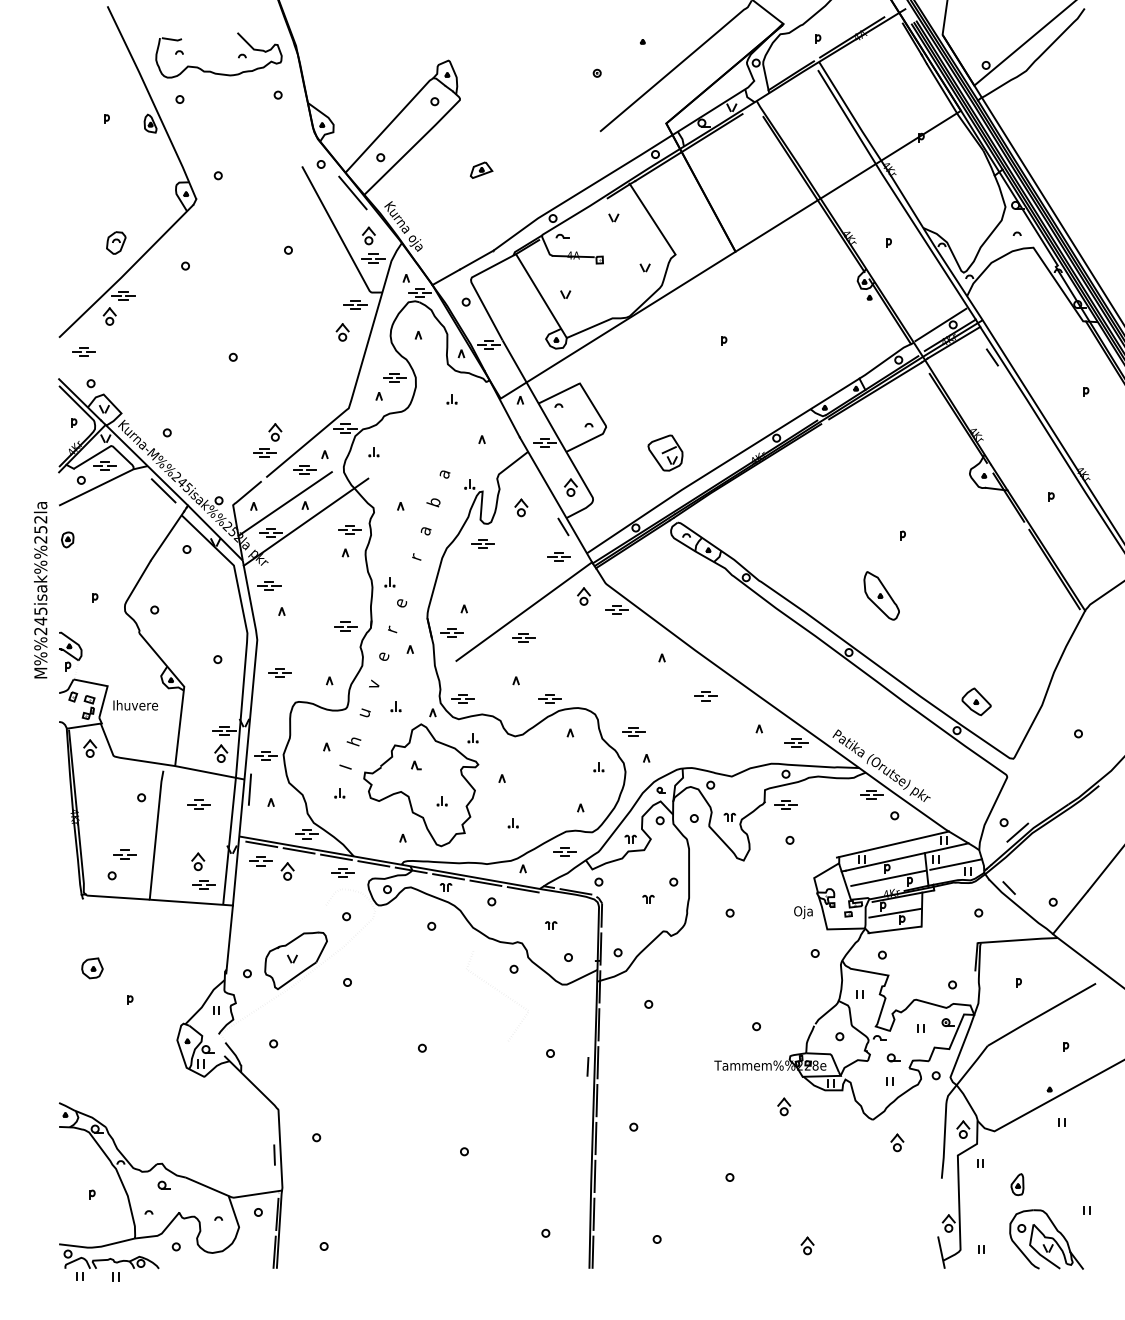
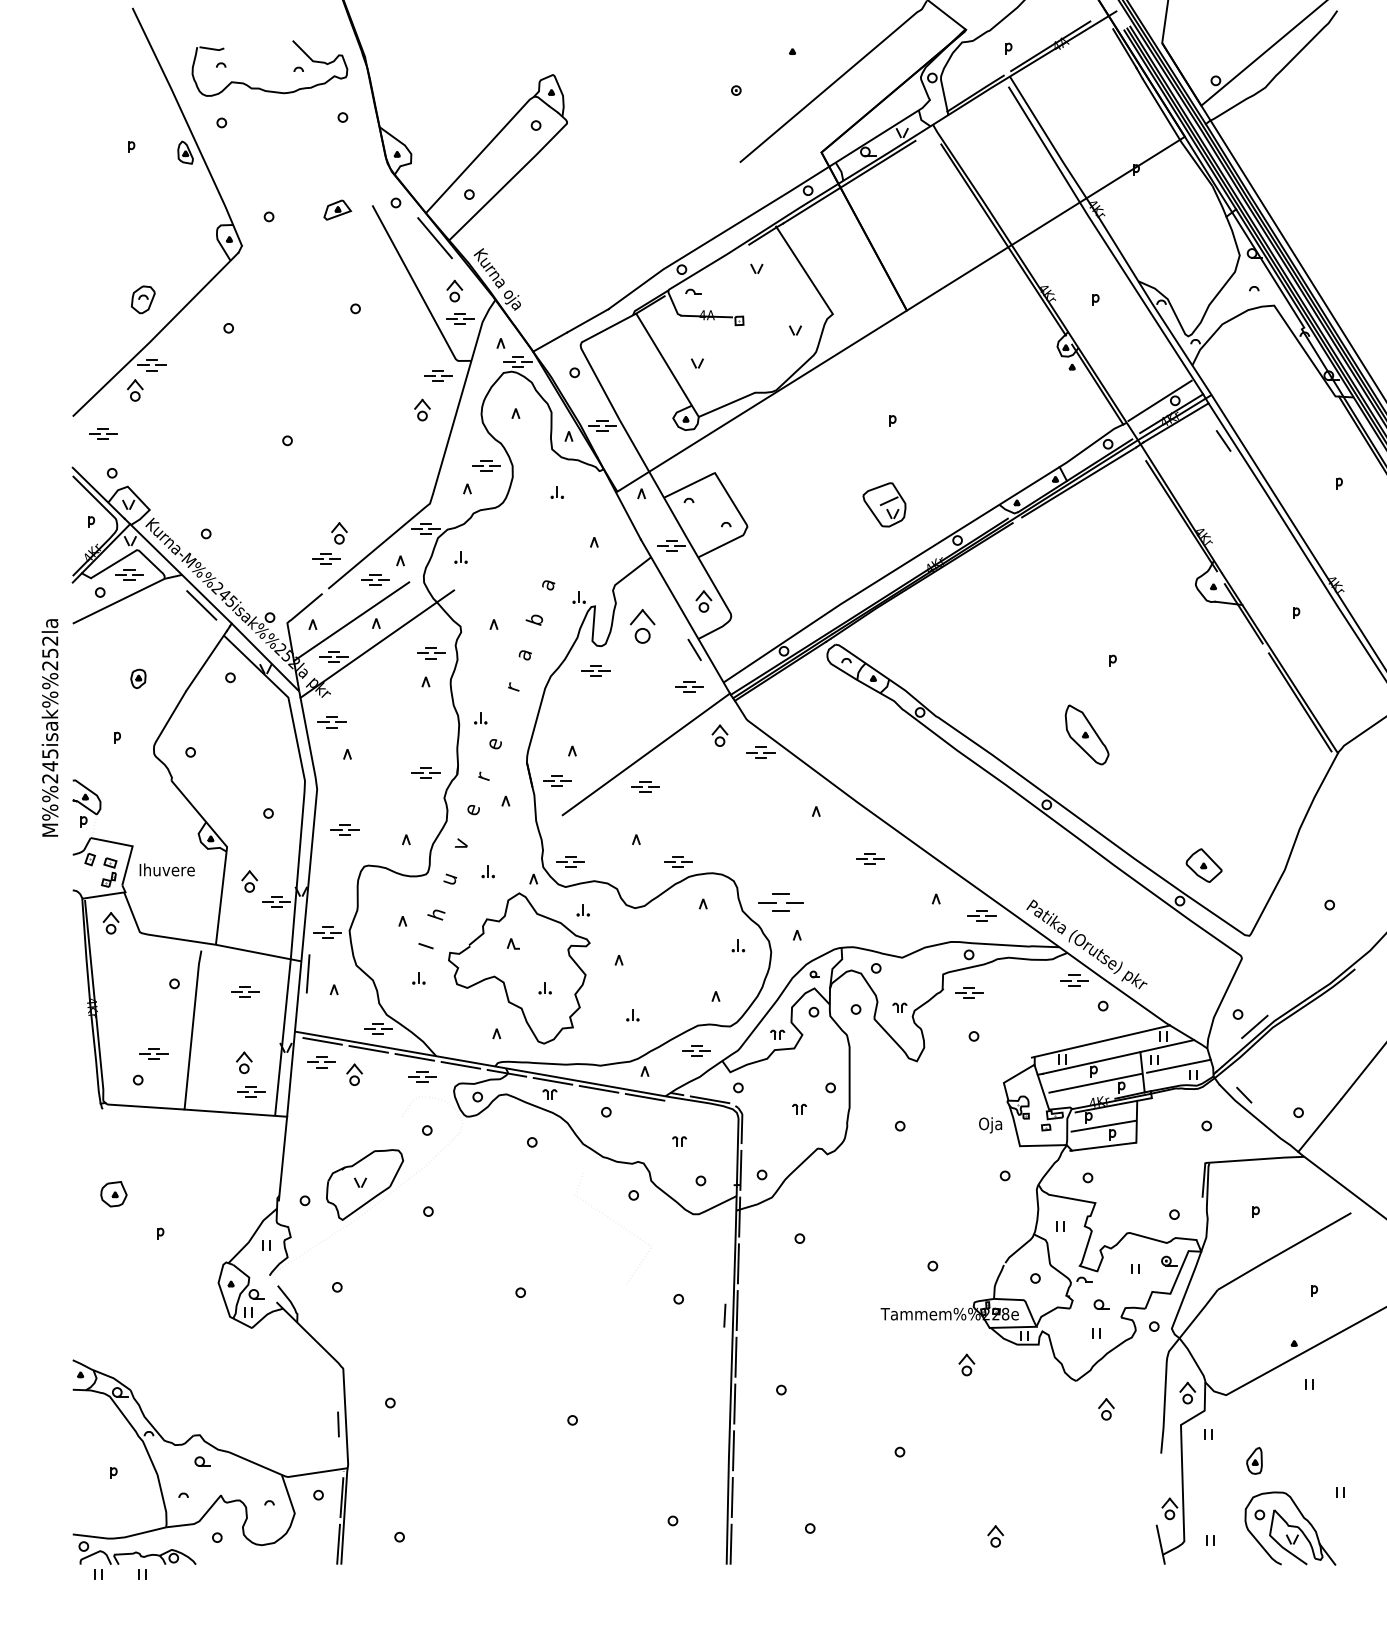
part: (481, 169) -> (337, 209), moved
part: (665, 452) -> (884, 504), moved
part: (521, 507) -> (642, 626), size x1.6
part: (67, 539) -> (138, 678), moved
part: (633, 731) -> (781, 902), size x1.6
part: (221, 753) -> (249, 881), moved

